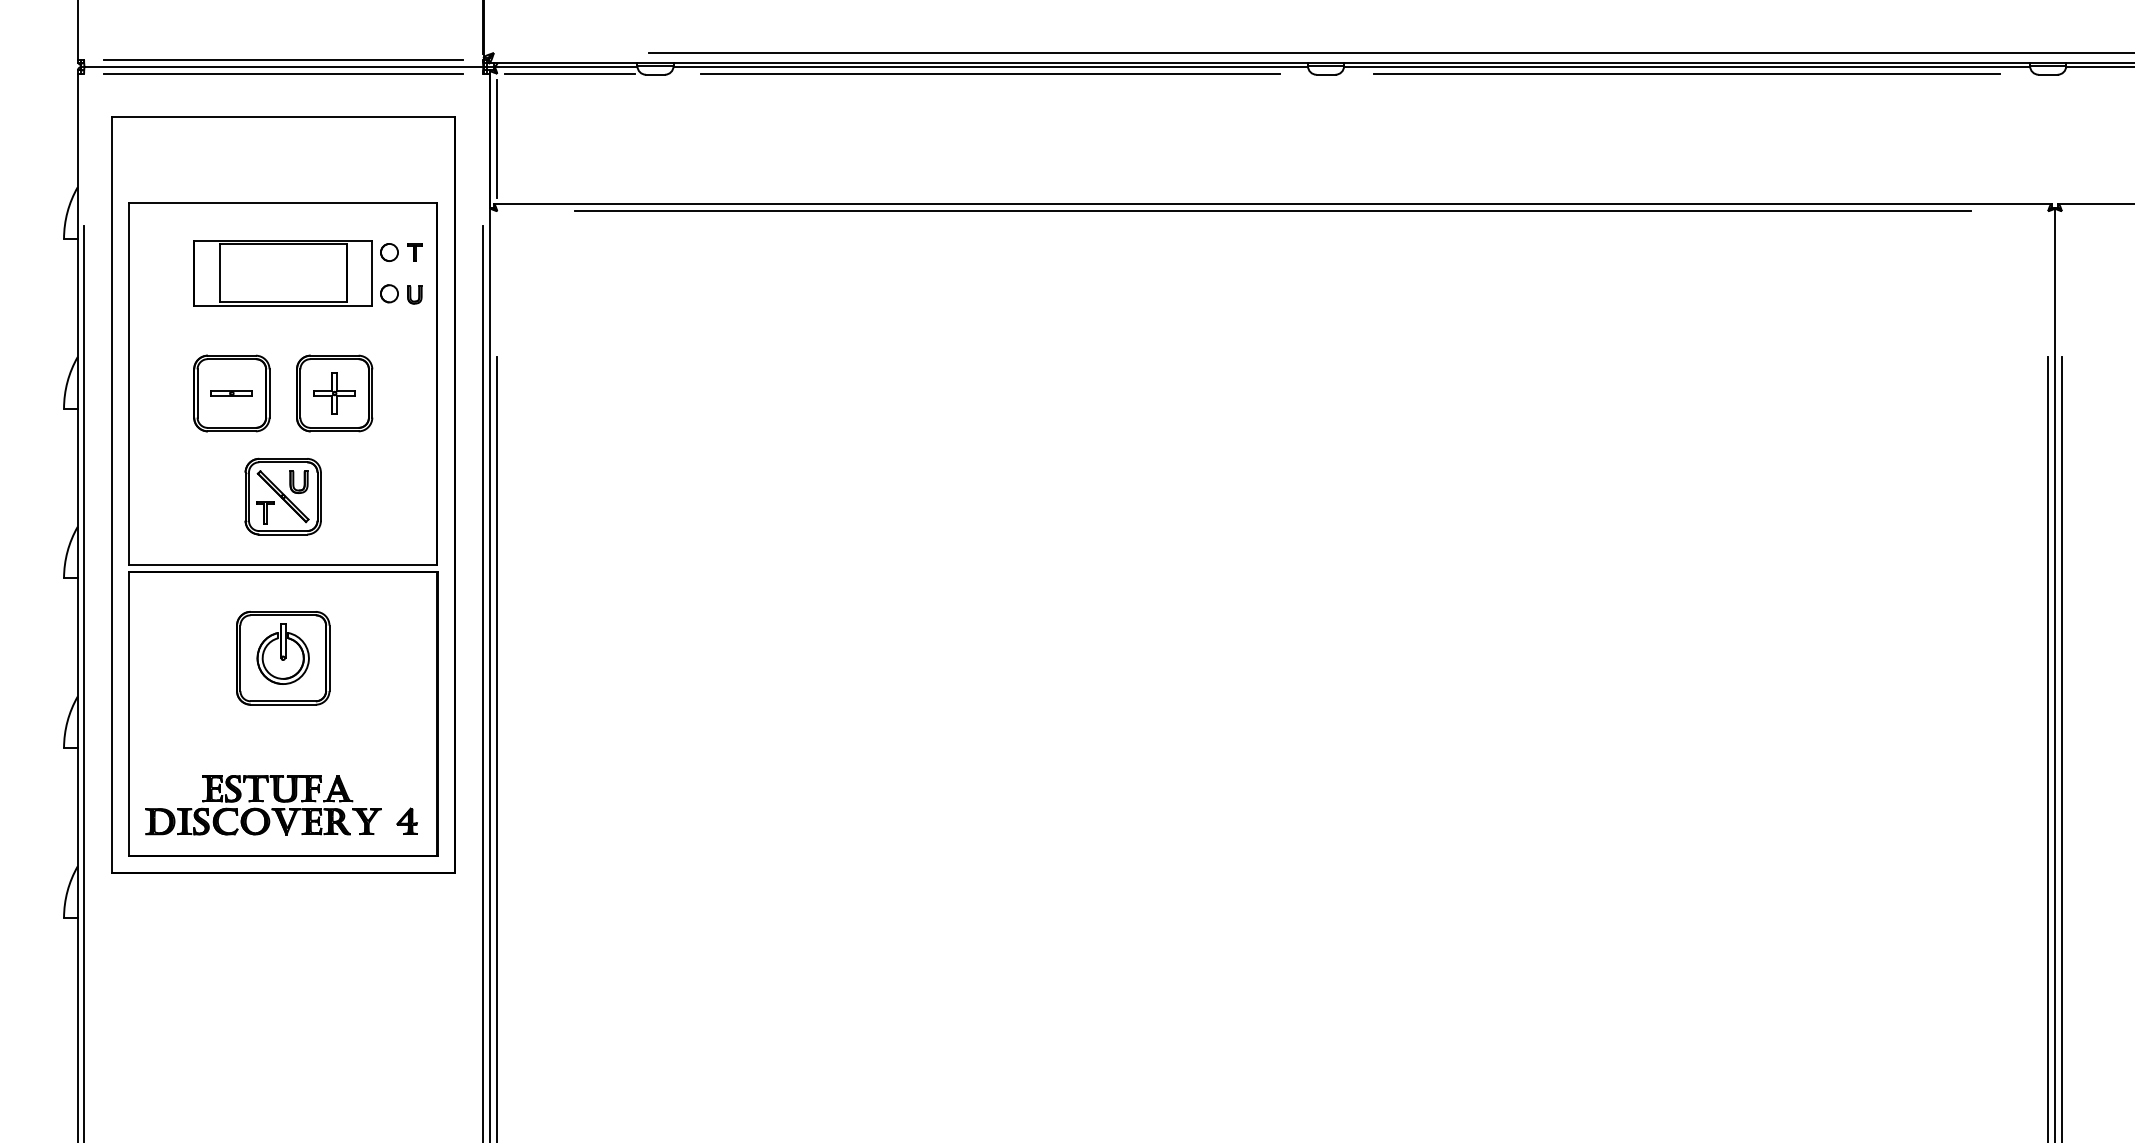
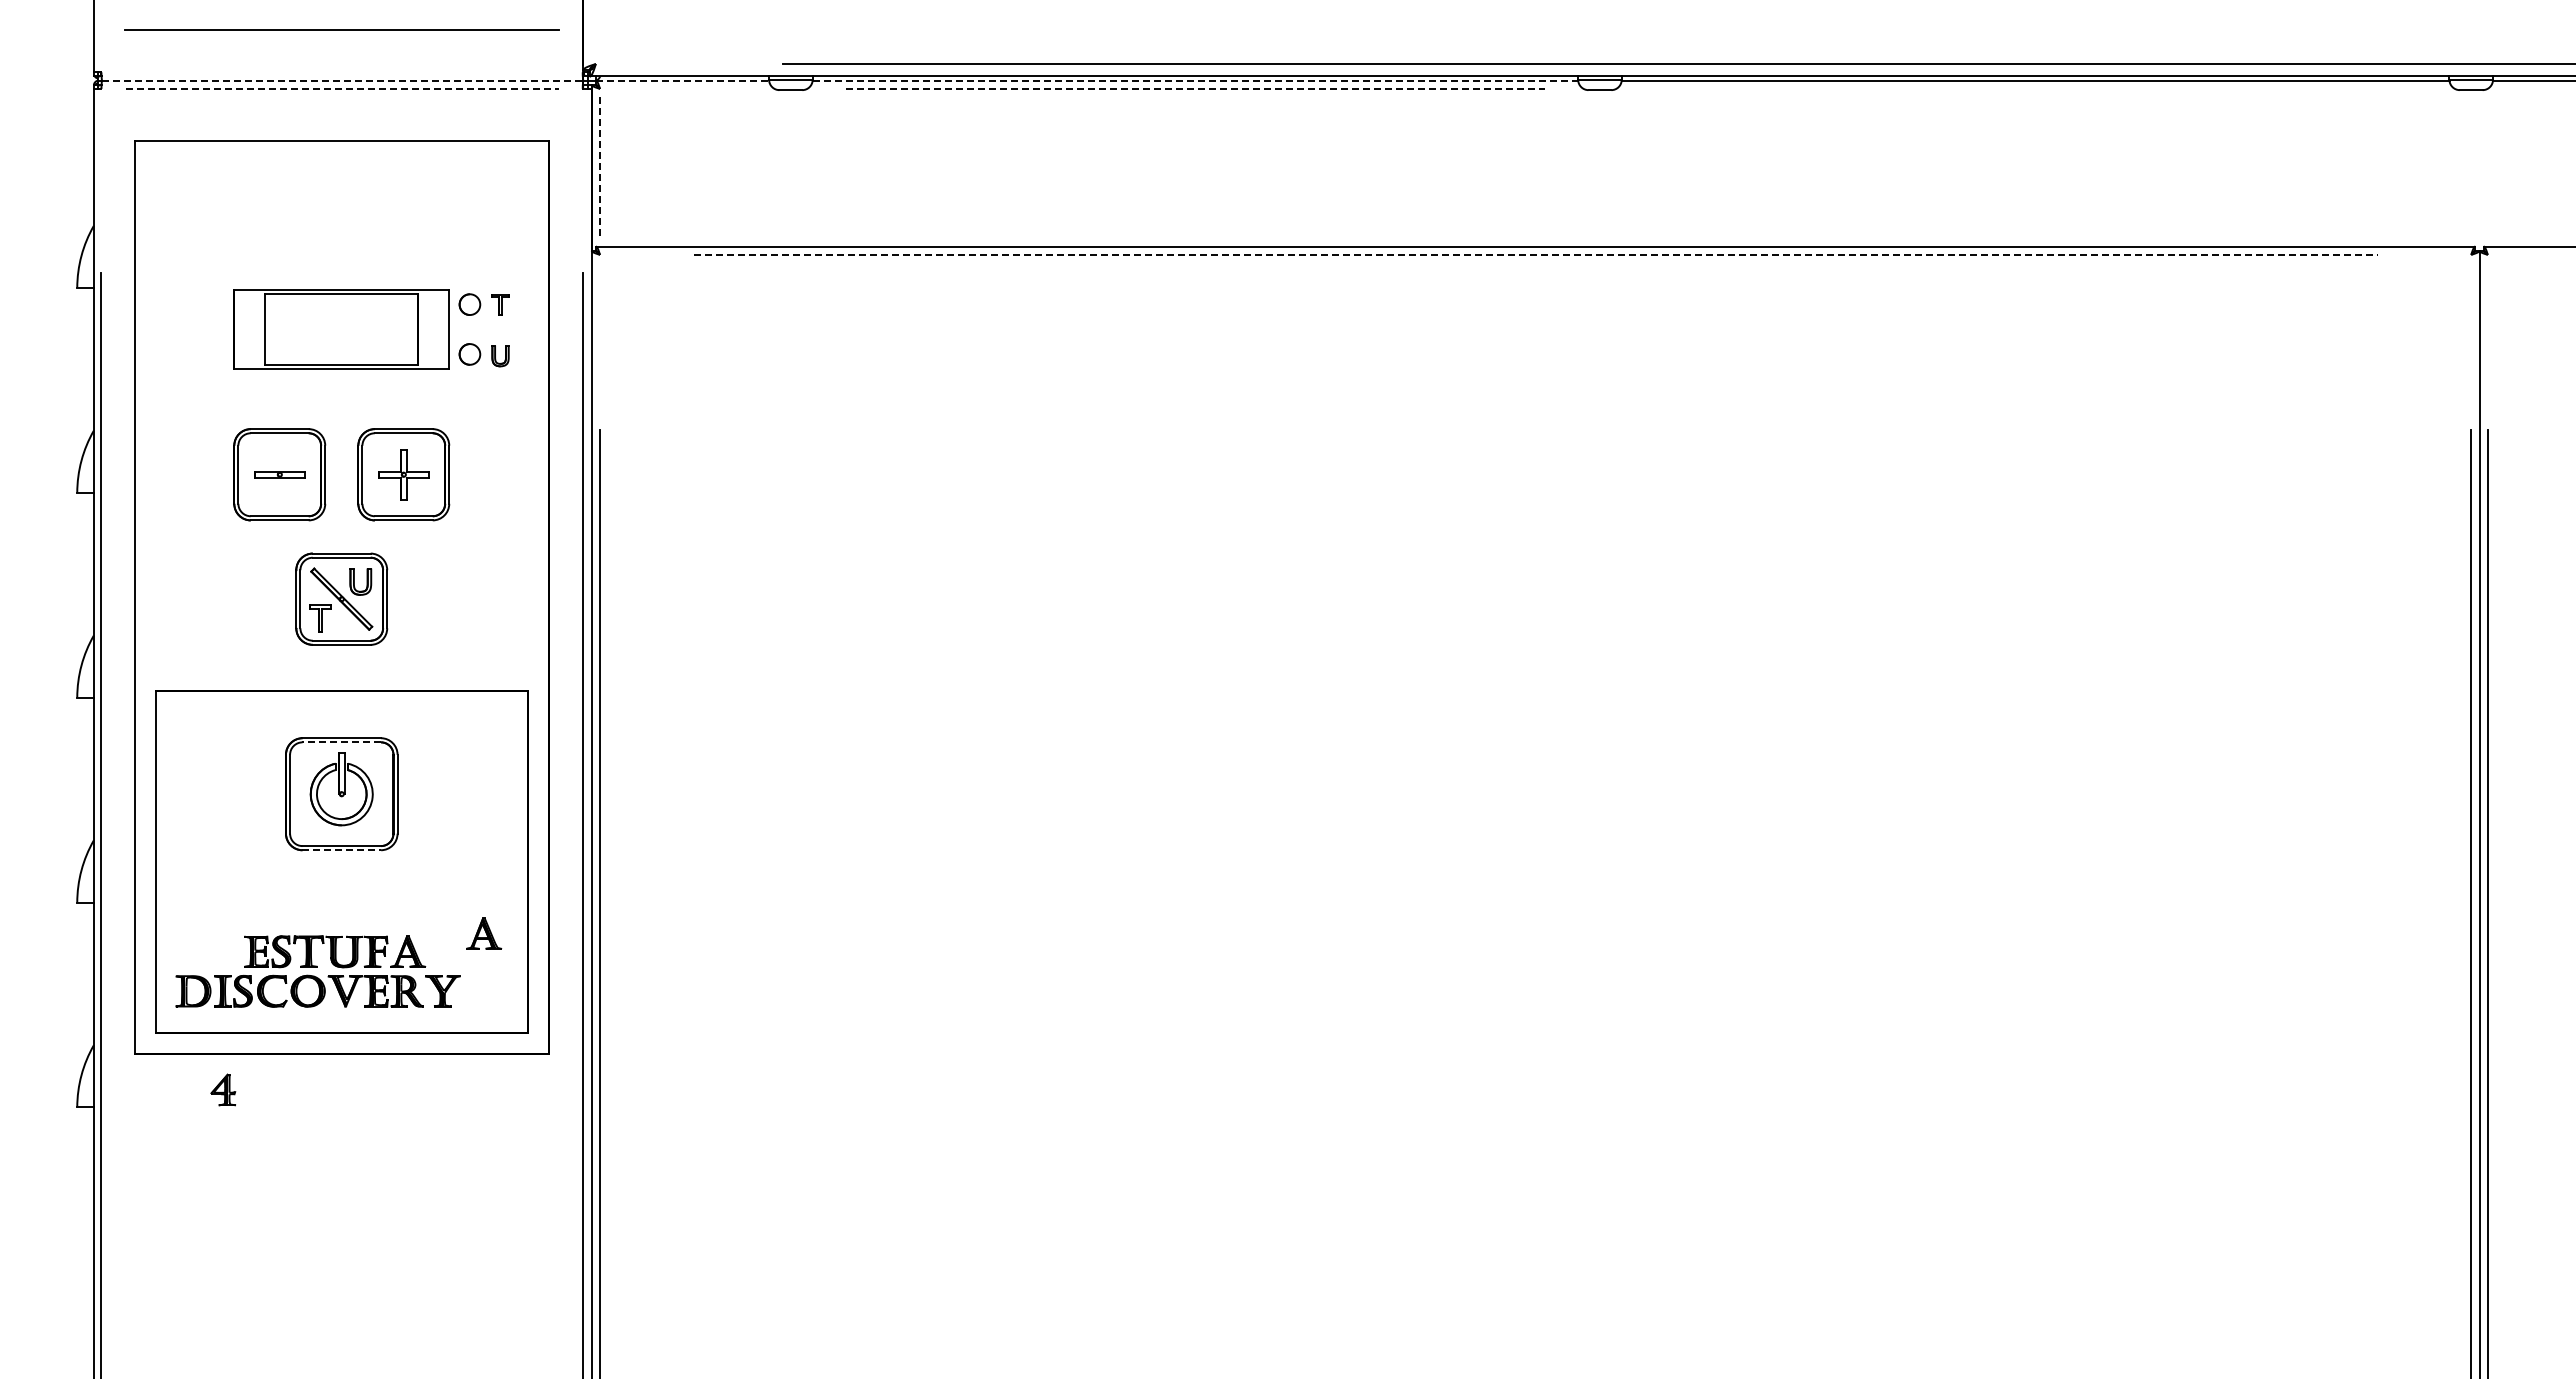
line: (283, 59) -> (341, 29), moved
line: (283, 66) -> (342, 80), solid -> dashed
line: (565, 66) -> (682, 80), solid -> dashed
line: (990, 66) -> (1195, 80), solid -> dashed
line: (283, 73) -> (342, 88), solid -> dashed
line: (568, 73) -> (686, 88), removed
line: (990, 73) -> (1195, 88), solid -> dashed
line: (1687, 73) -> (2035, 88), removed
line: (497, 138) -> (600, 167), solid -> dashed
line: (1273, 210) -> (1536, 254), solid -> dashed
part: (283, 383) -> (341, 462), removed
line: (283, 615) -> (341, 742), solid -> dashed
line: (283, 704) -> (342, 850), solid -> dashed
part: (401, 773) -> (484, 933), added
part: (407, 820) -> (223, 1089), moved

